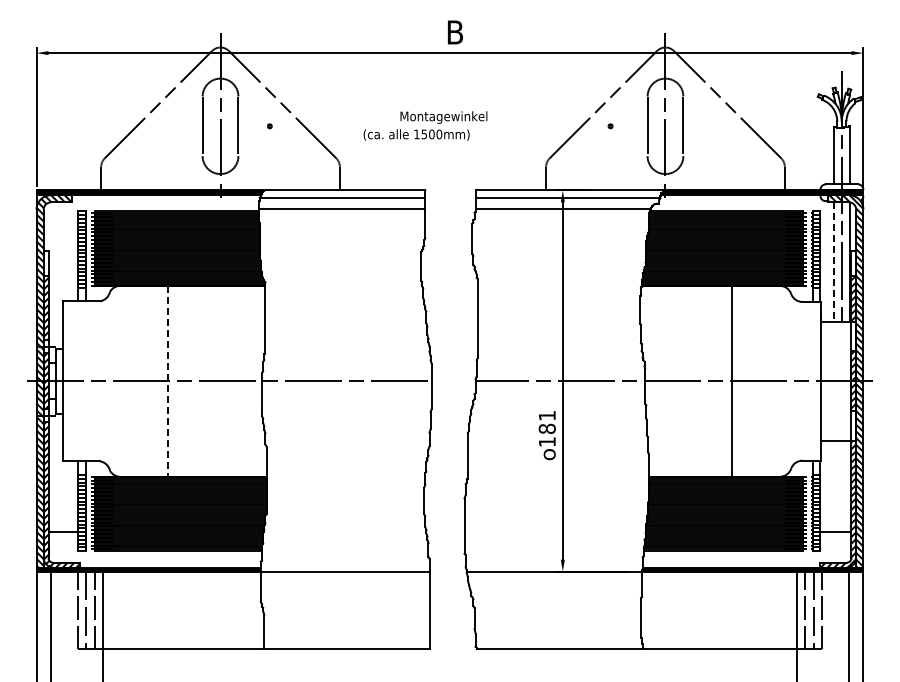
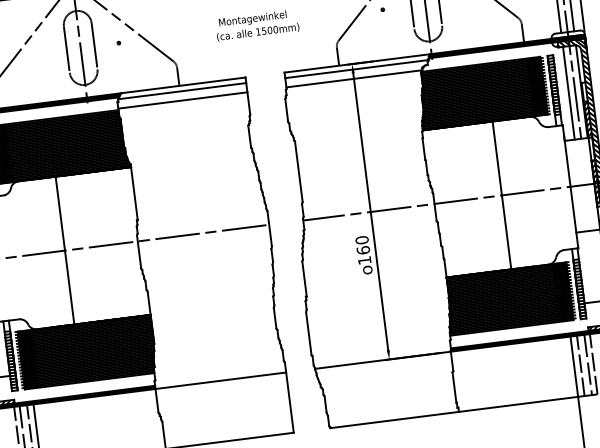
text: (416, 134) -> (258, 31), moved
line: (833, 262) -> (568, 93), dashed -> solid
line: (168, 381) -> (65, 250), dashed -> solid
text: (546, 421) -> (362, 244), 181 -> 160

